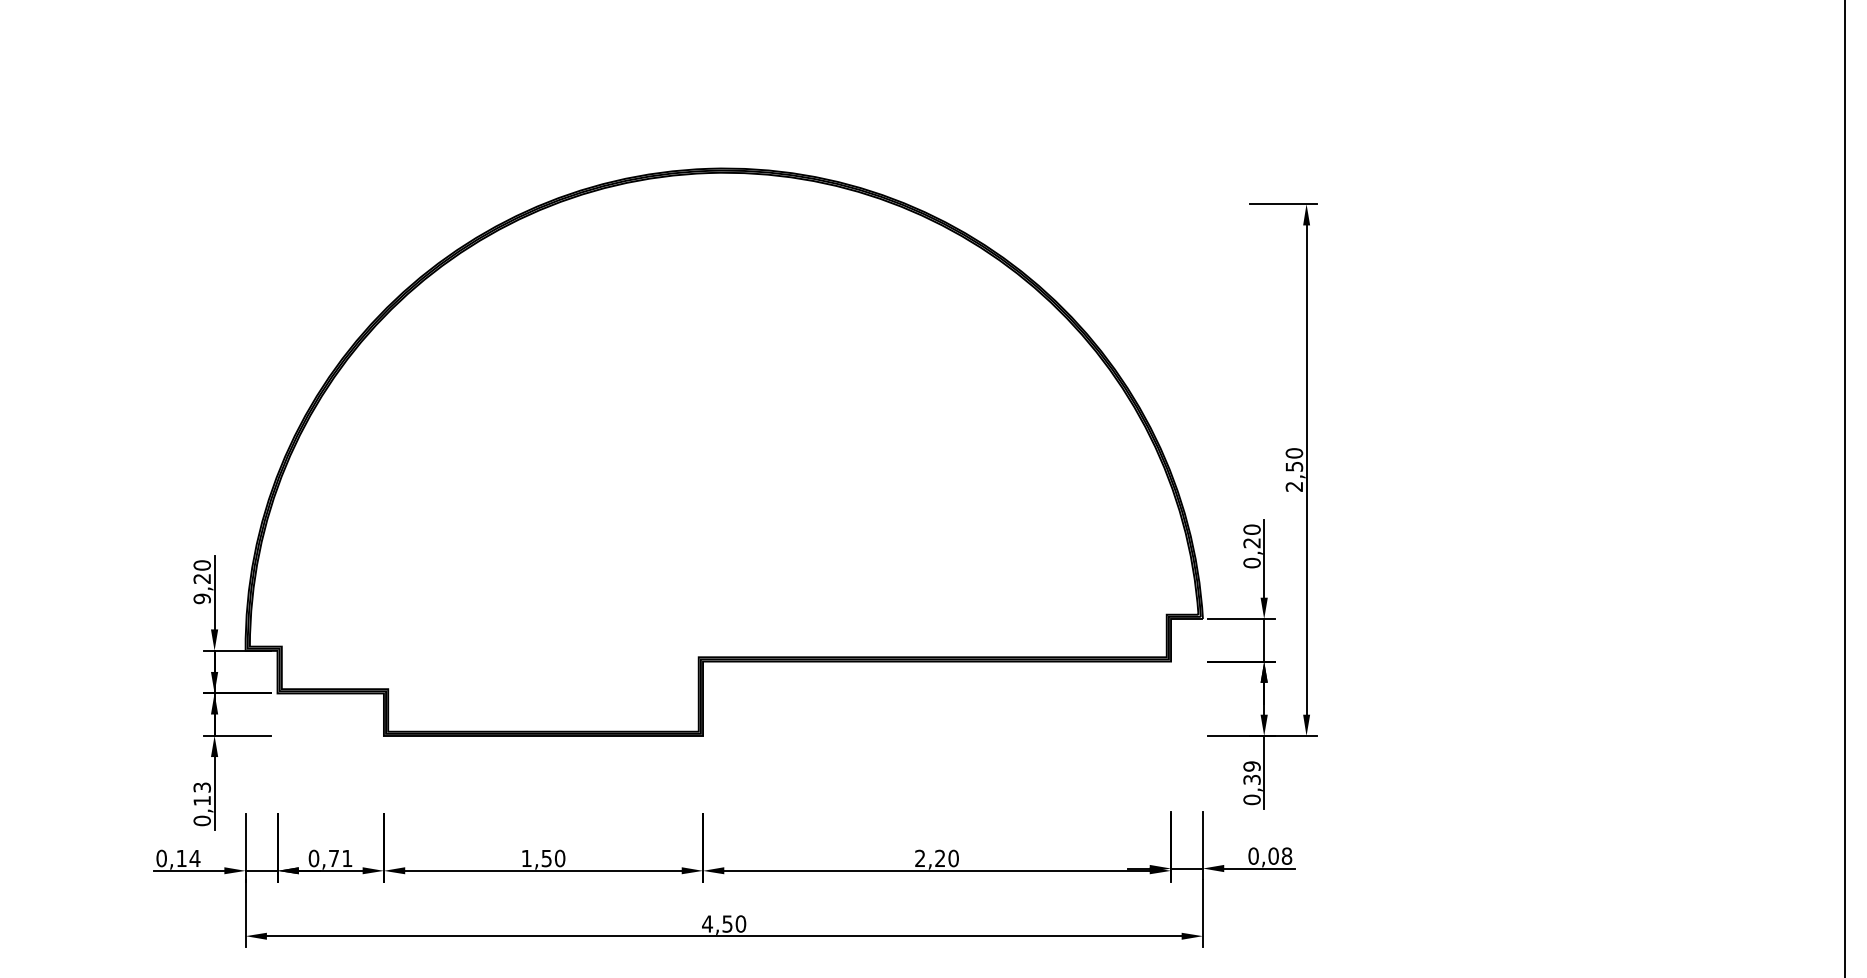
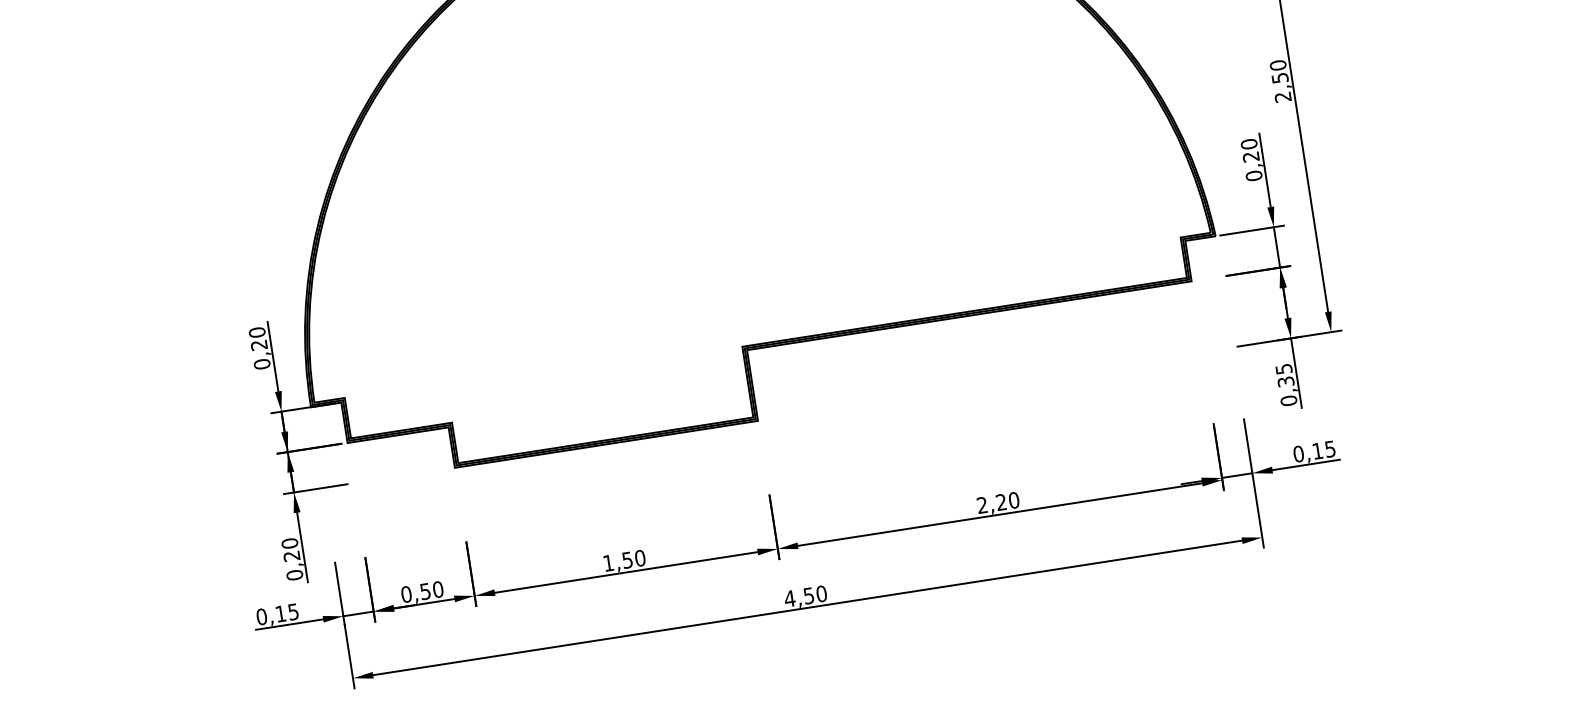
text: (201, 598) -> (261, 364), 9,20 -> 0,20
text: (1251, 766) -> (1283, 369), 0,39 -> 0,35
text: (201, 793) -> (290, 549), 0,13 -> 0,20
text: (1280, 855) -> (1324, 449), 0,08 -> 0,15
text: (194, 858) -> (292, 612), 0,14 -> 0,15
text: (340, 858) -> (431, 590), 0,71 -> 0,50

